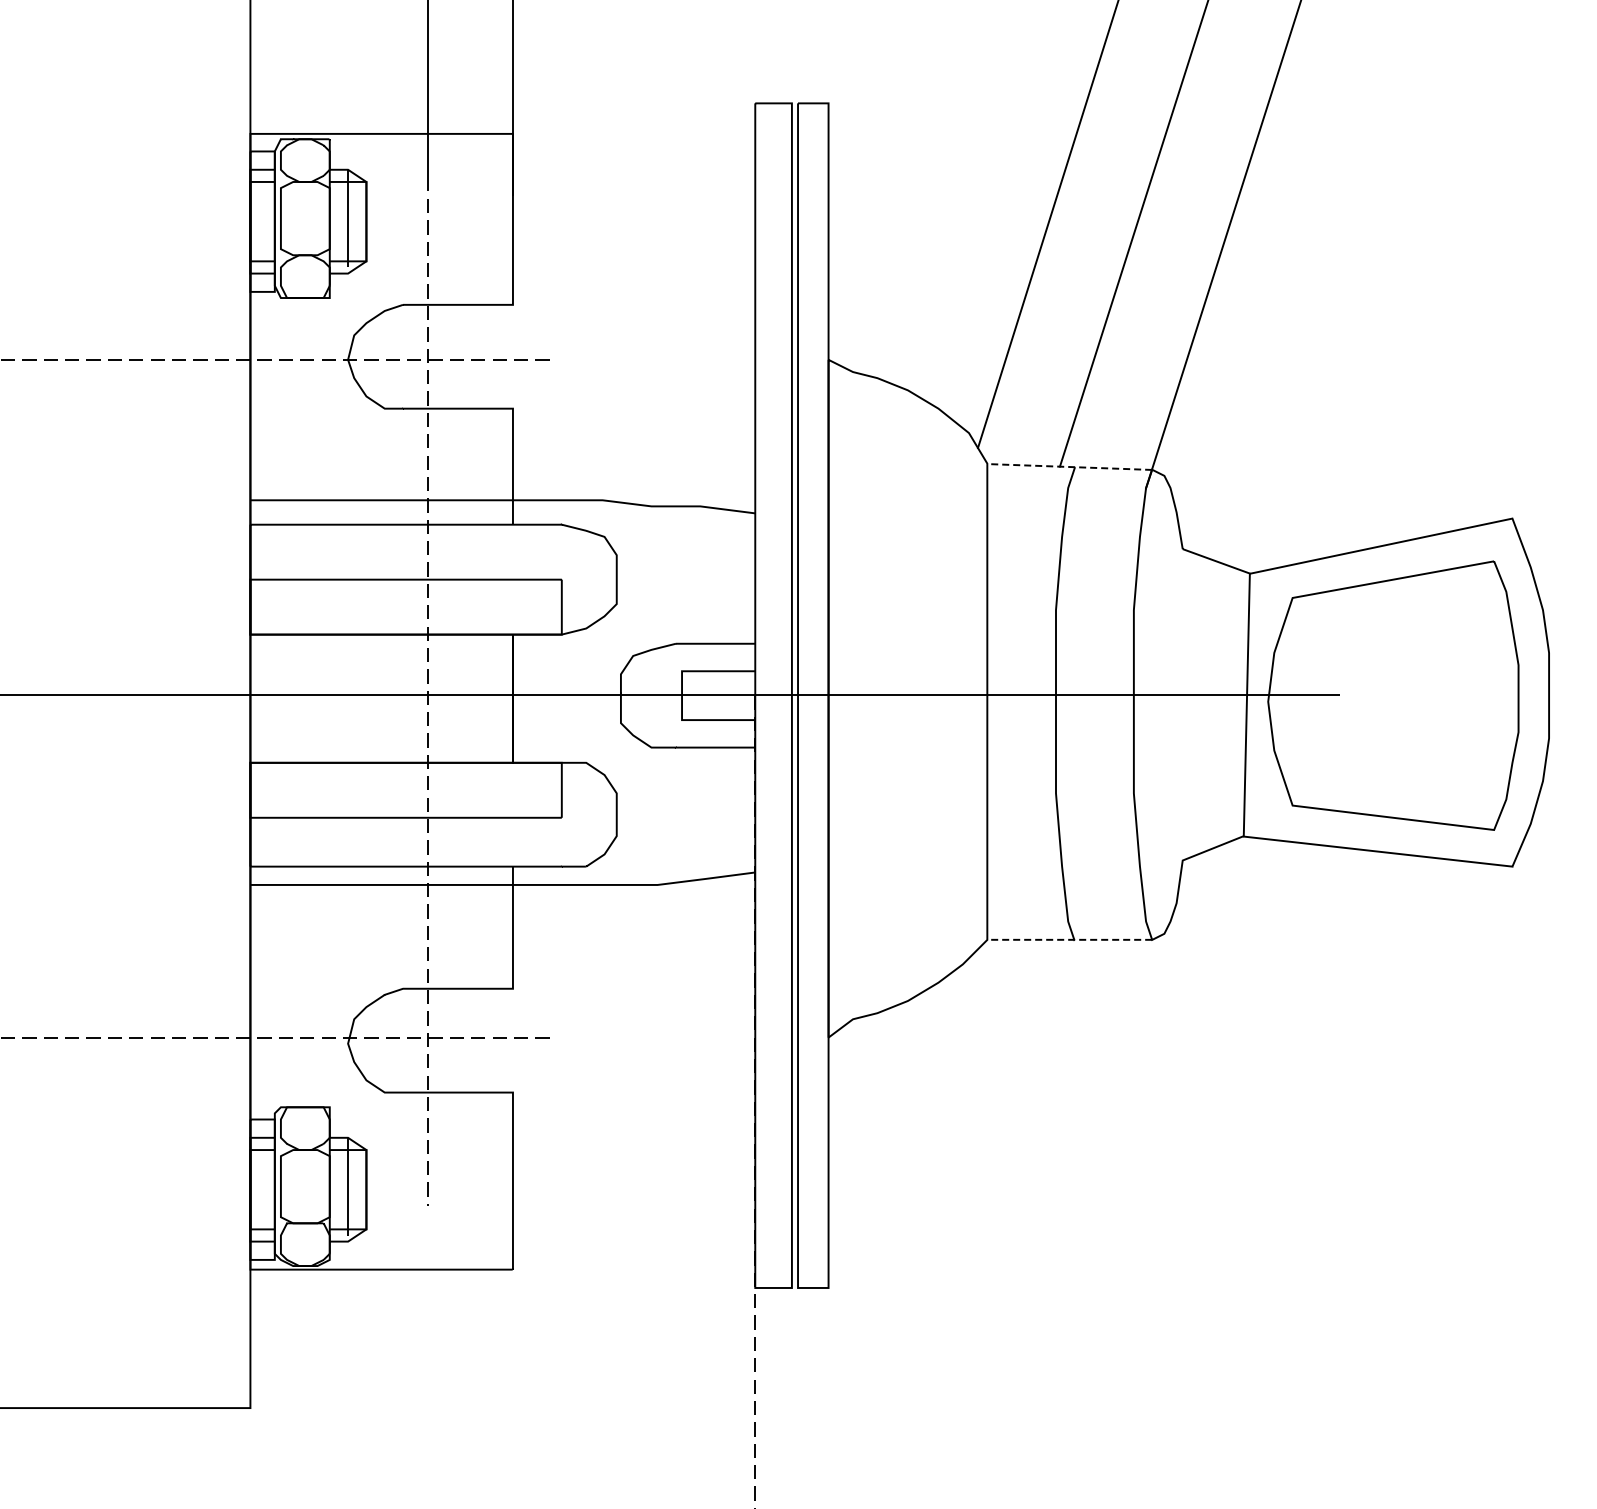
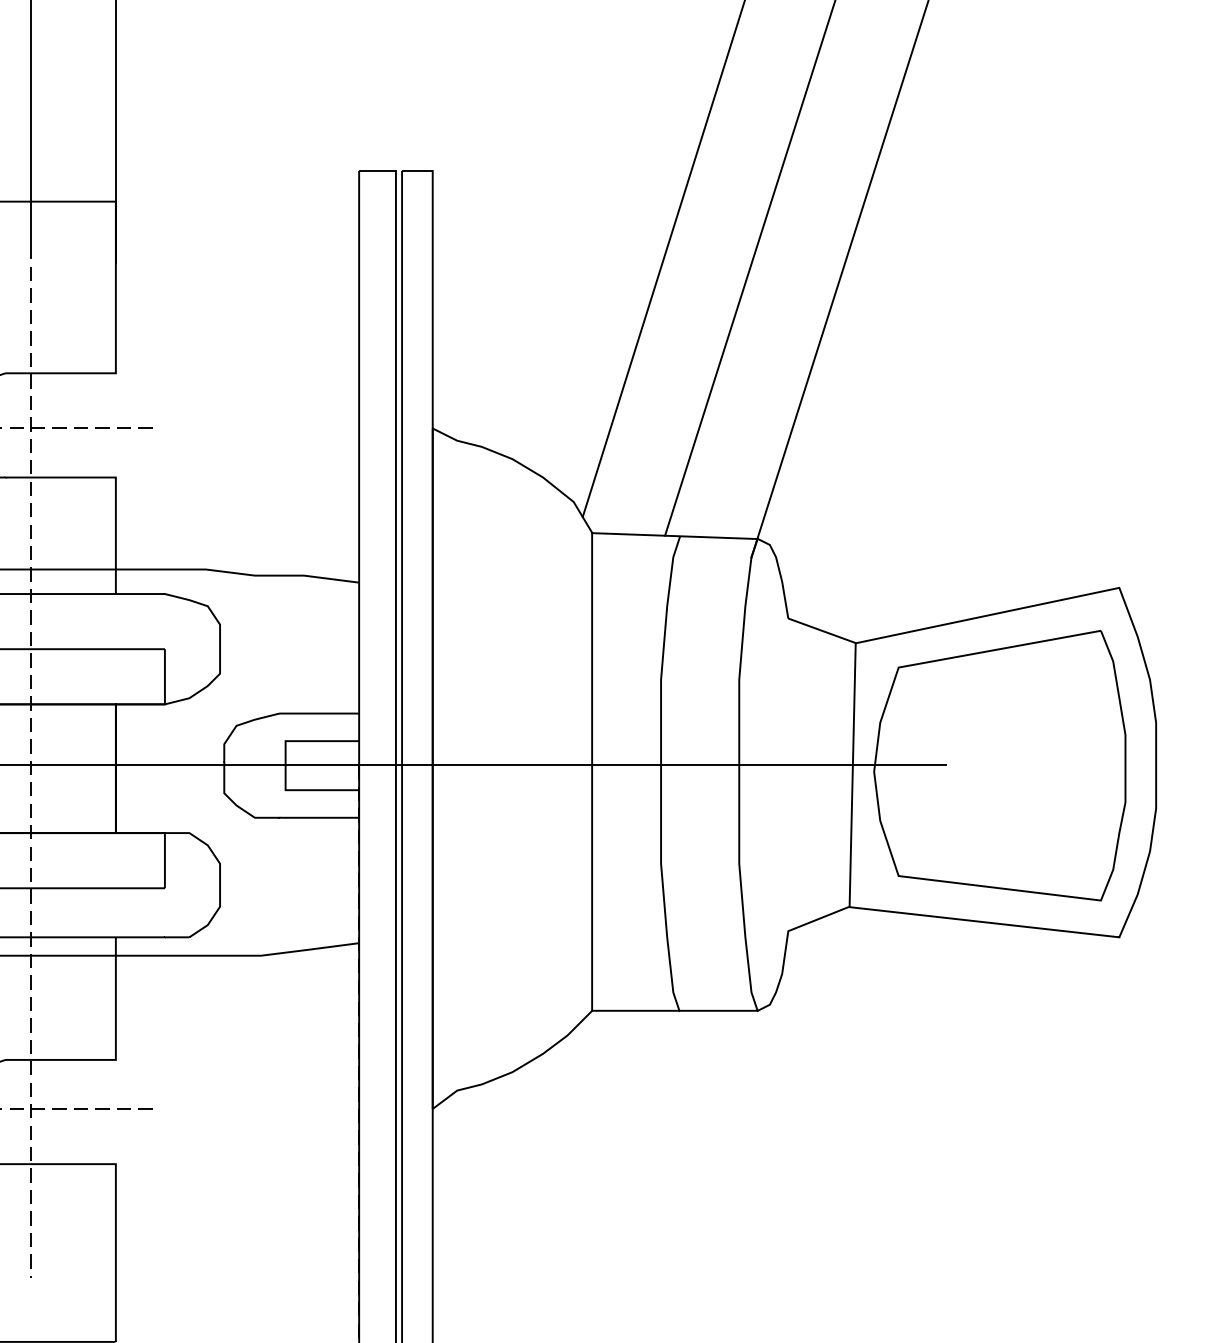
line: (1069, 467) -> (674, 536), dashed -> solid
line: (1069, 939) -> (674, 1010), dashed -> solid

